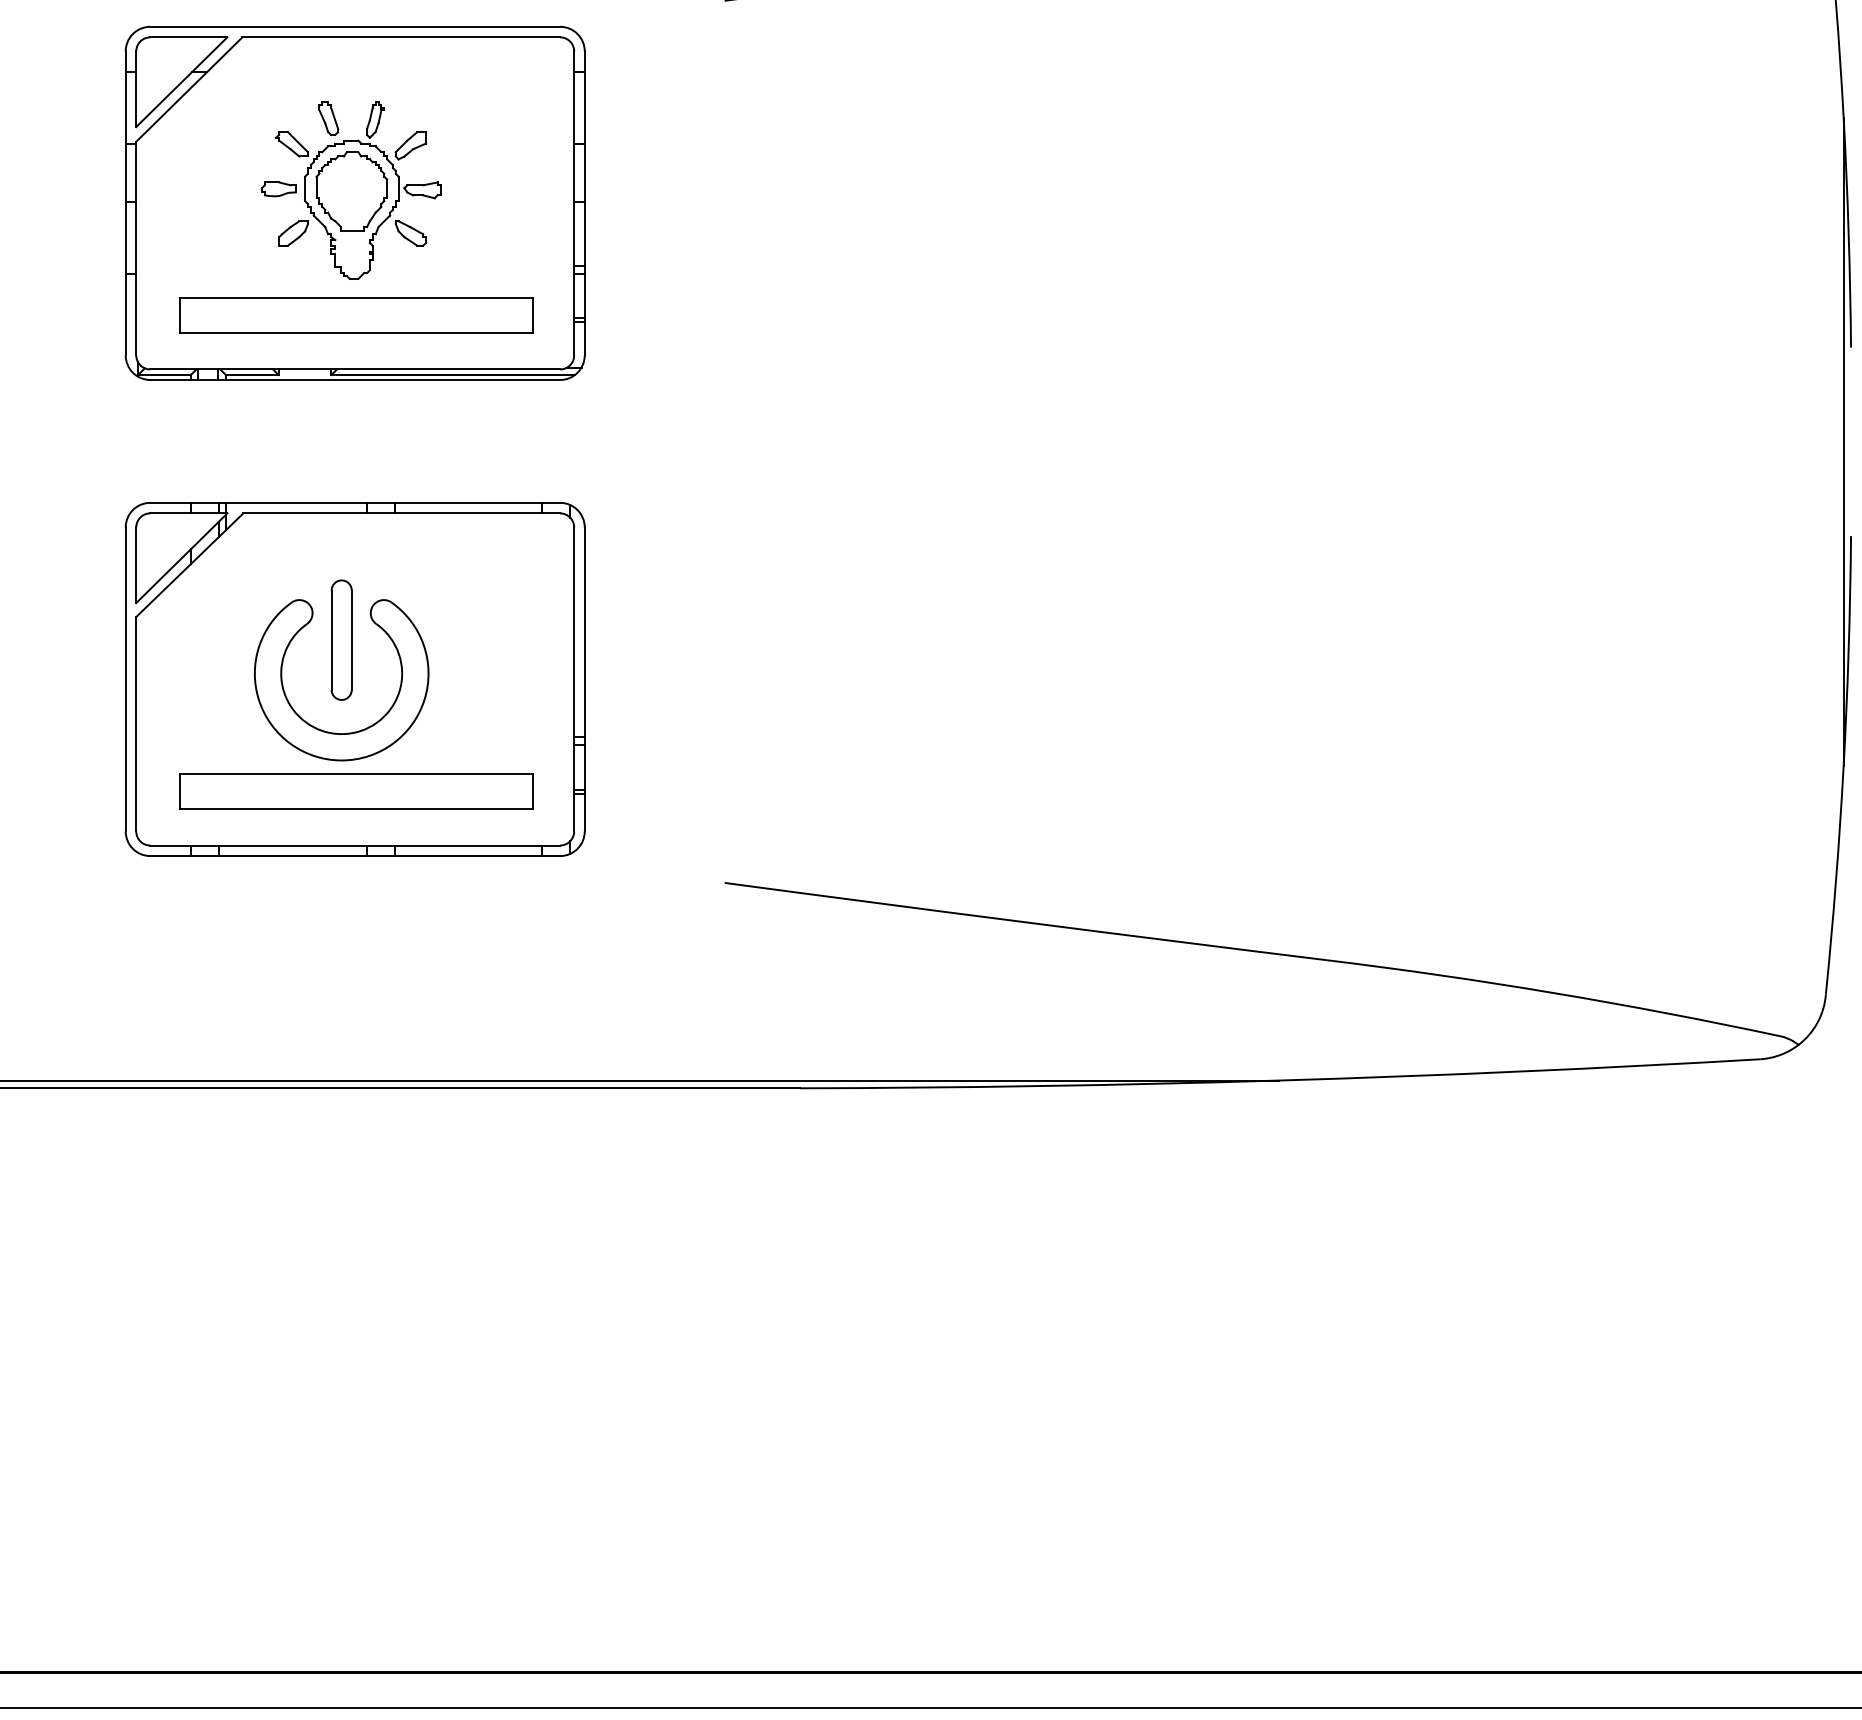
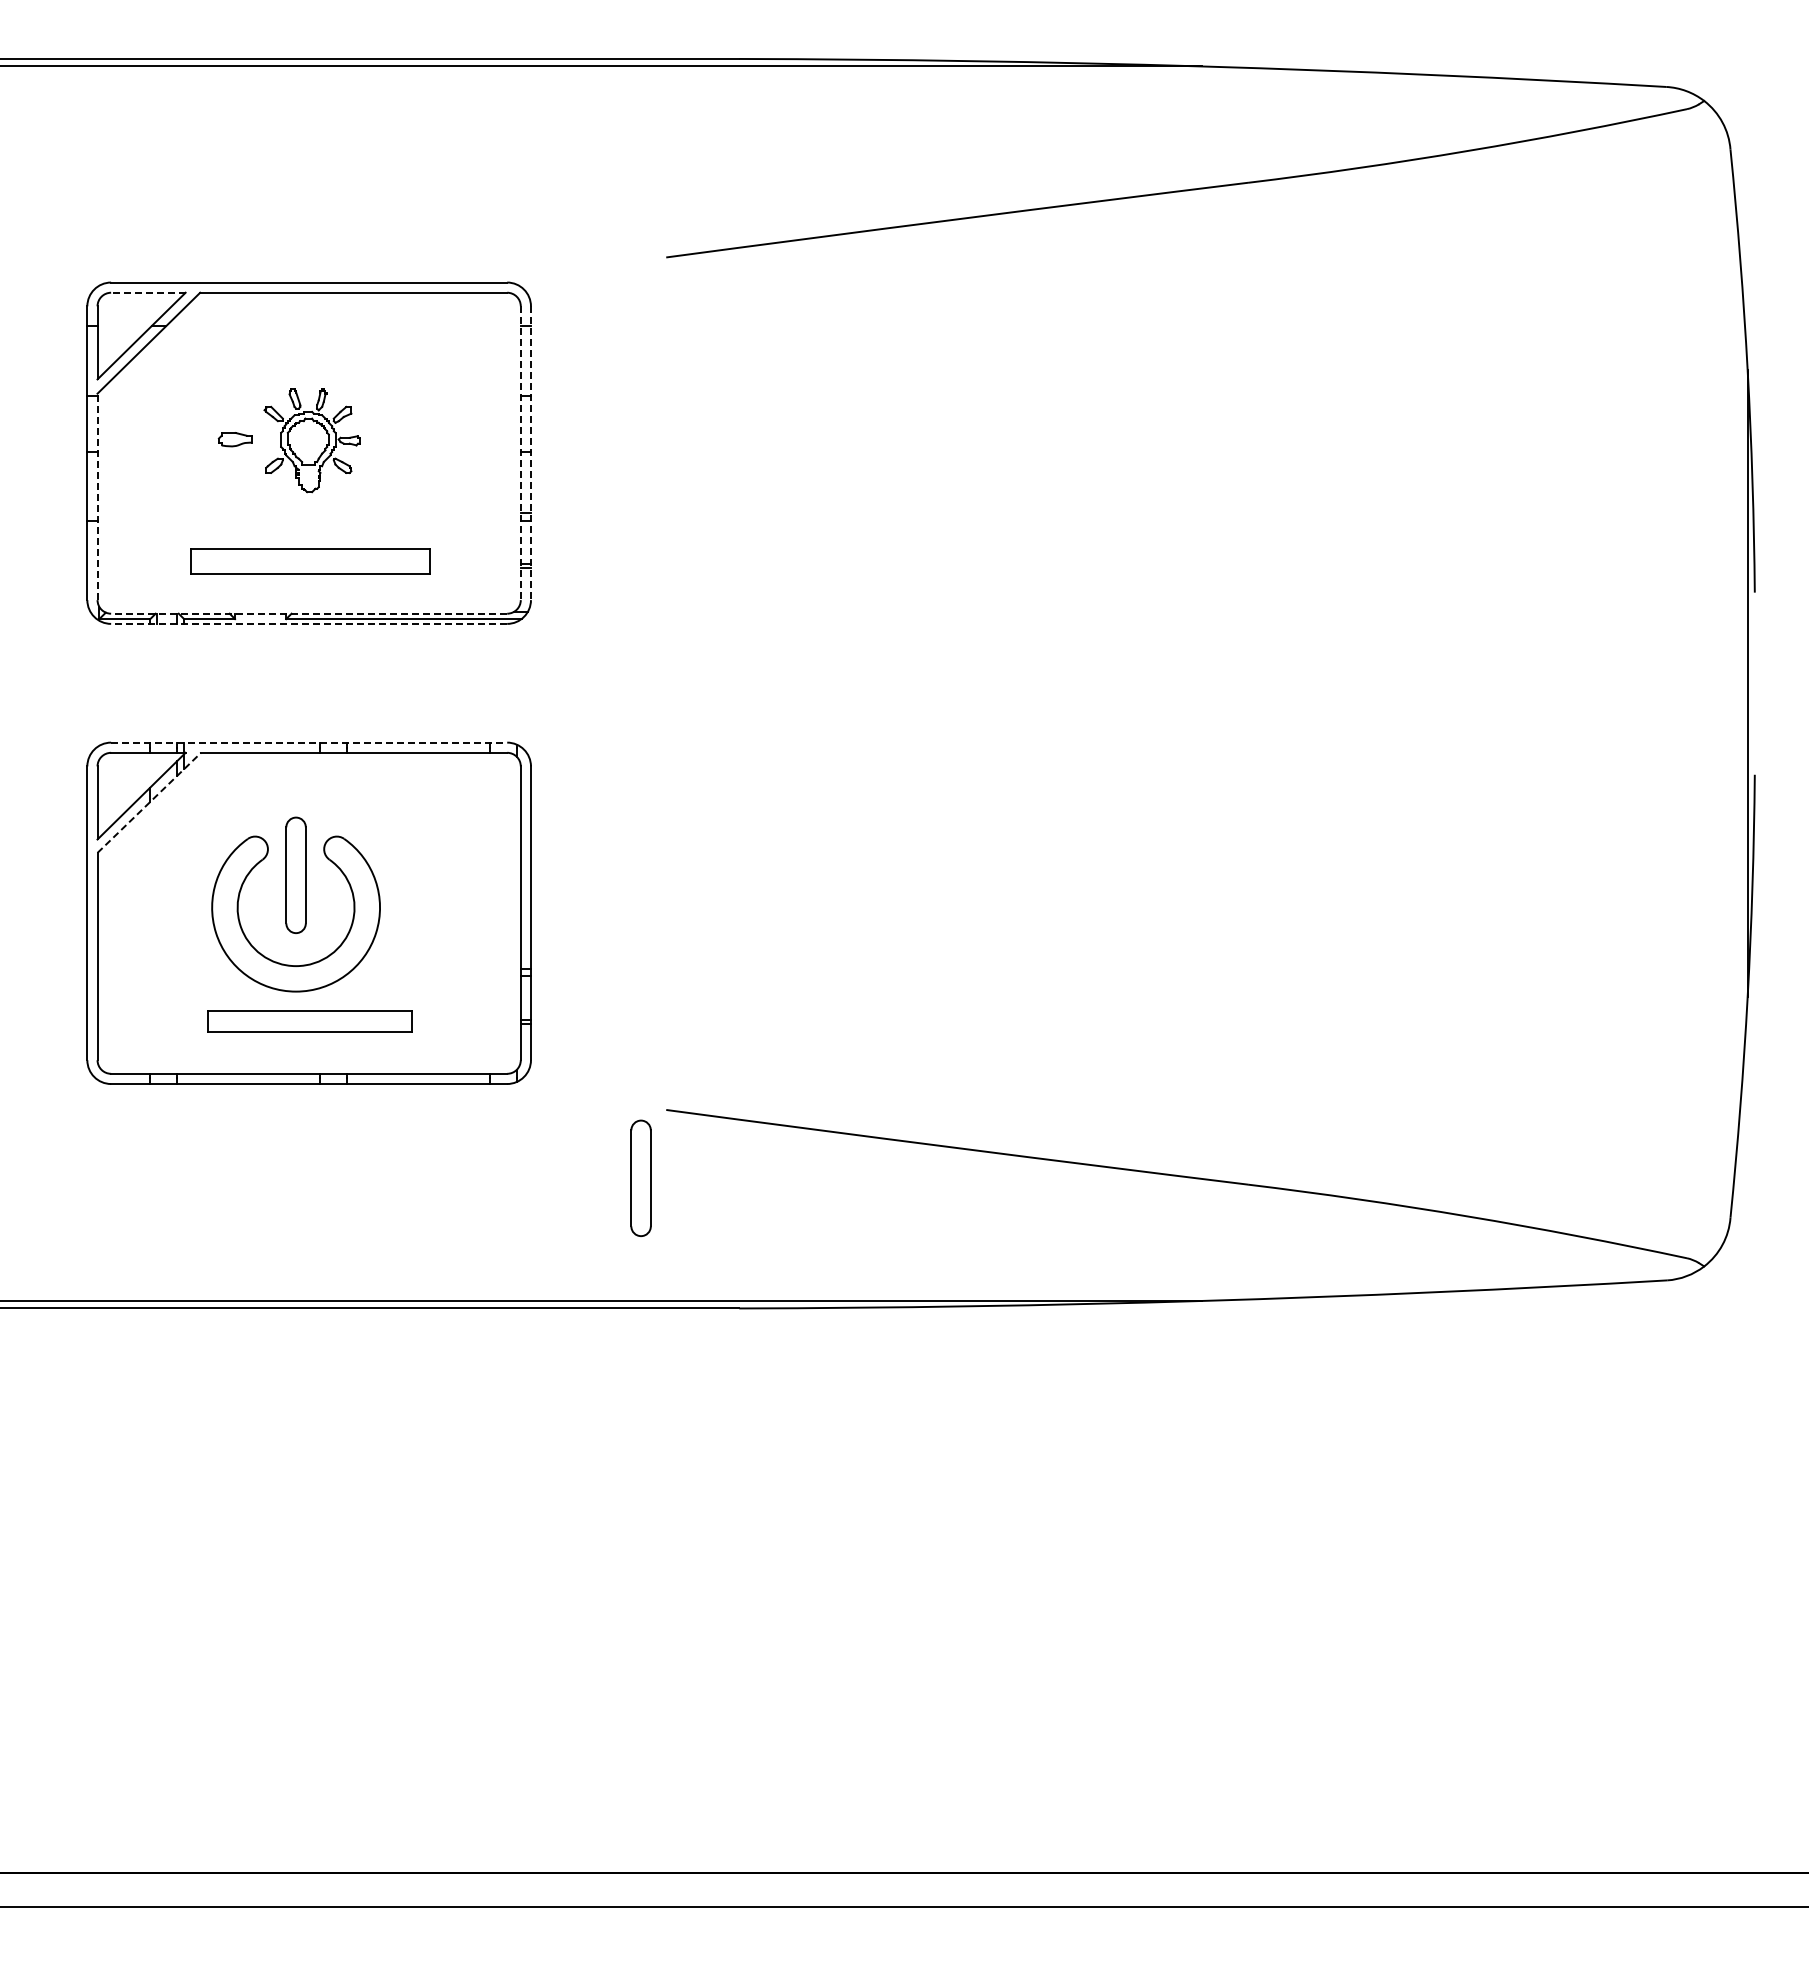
line: (187, 37) -> (147, 292), solid -> dashed
part: (357, 190) -> (311, 440), size x0.6
line: (573, 203) -> (520, 453), solid -> dashed
line: (584, 203) -> (530, 453), solid -> dashed
line: (136, 248) -> (97, 496), solid -> dashed
part: (355, 315) -> (309, 561), size x0.7
line: (354, 369) -> (308, 613), solid -> dashed
line: (354, 379) -> (308, 623), solid -> dashed
line: (355, 502) -> (309, 742), solid -> dashed
line: (190, 564) -> (149, 802), solid -> dashed
part: (355, 791) -> (309, 1021), size x0.6
part: (698, 952) -> (640, 1177), added

